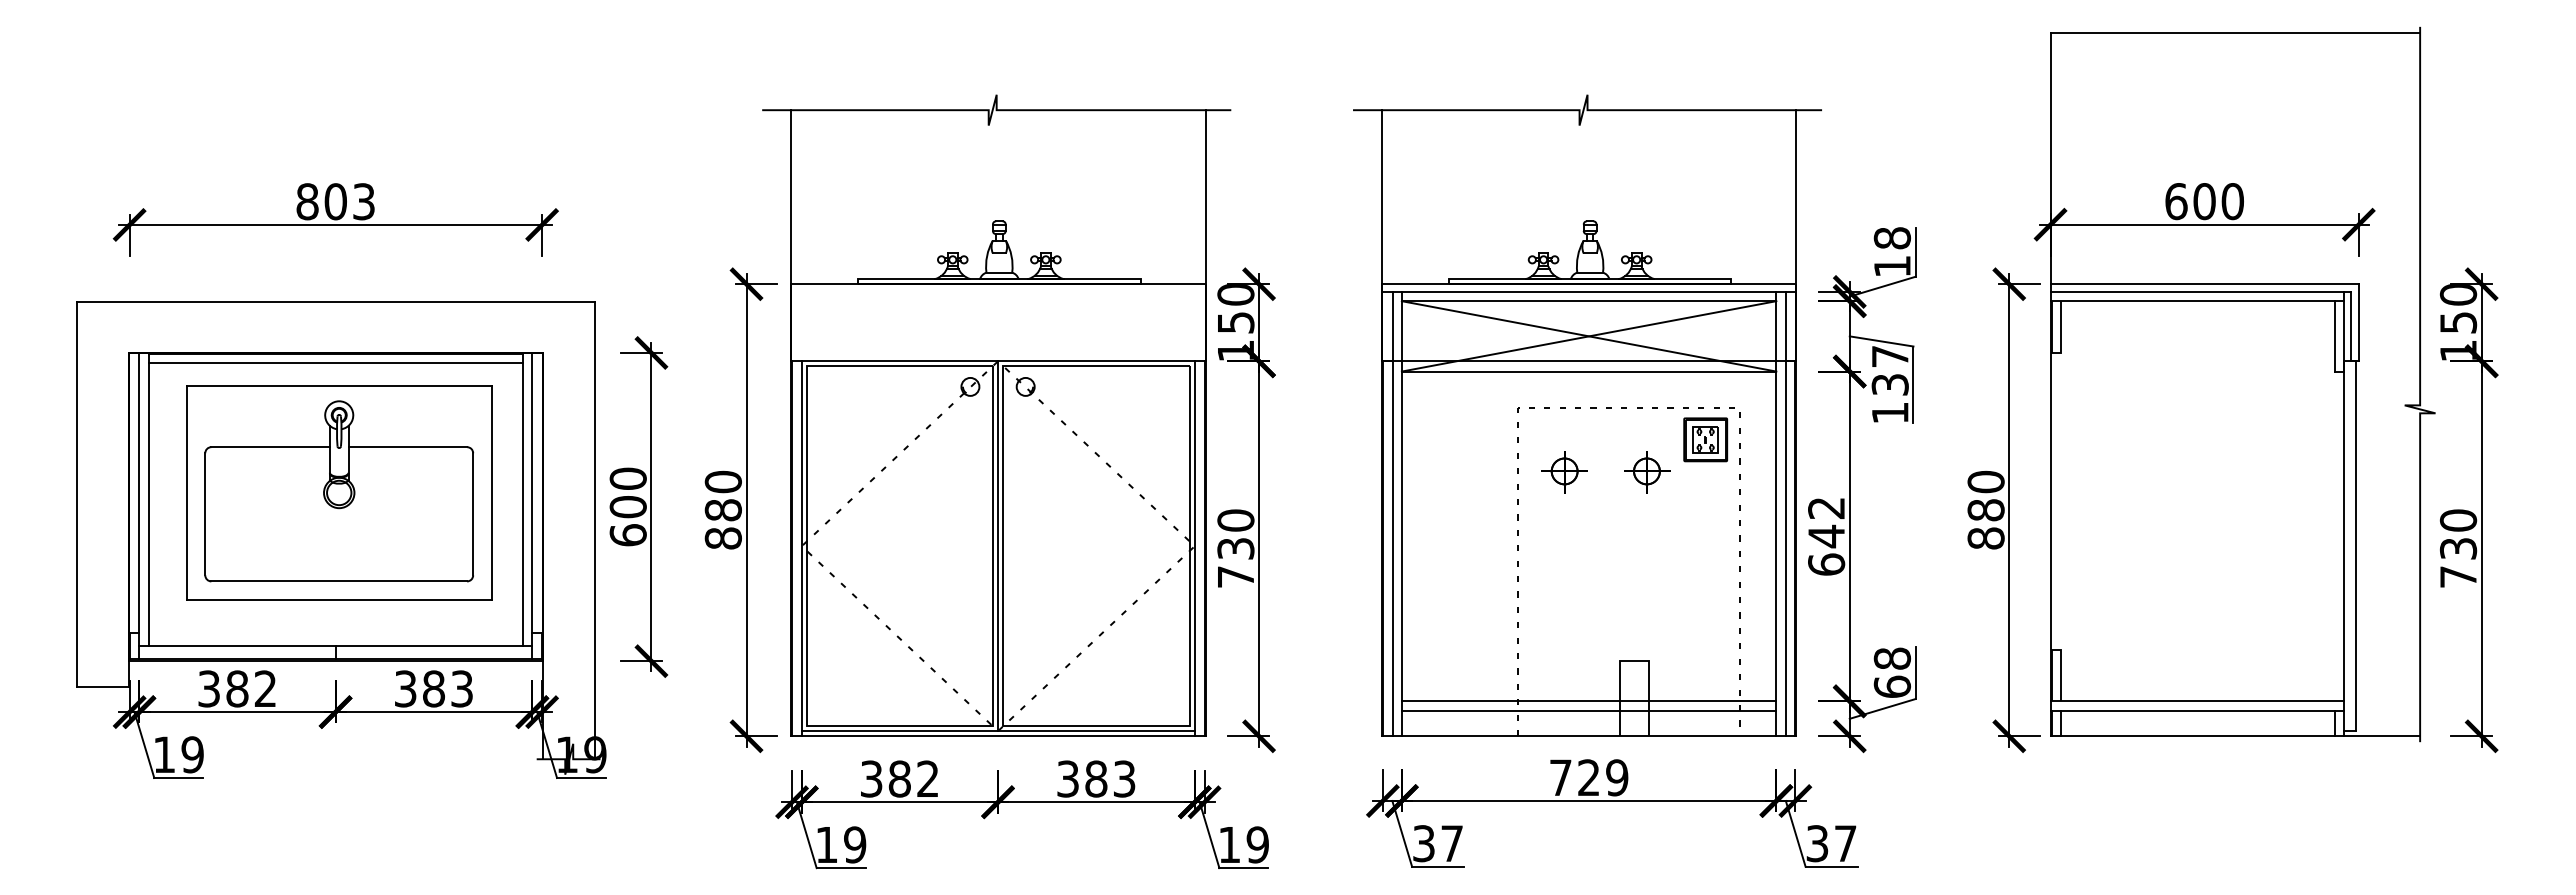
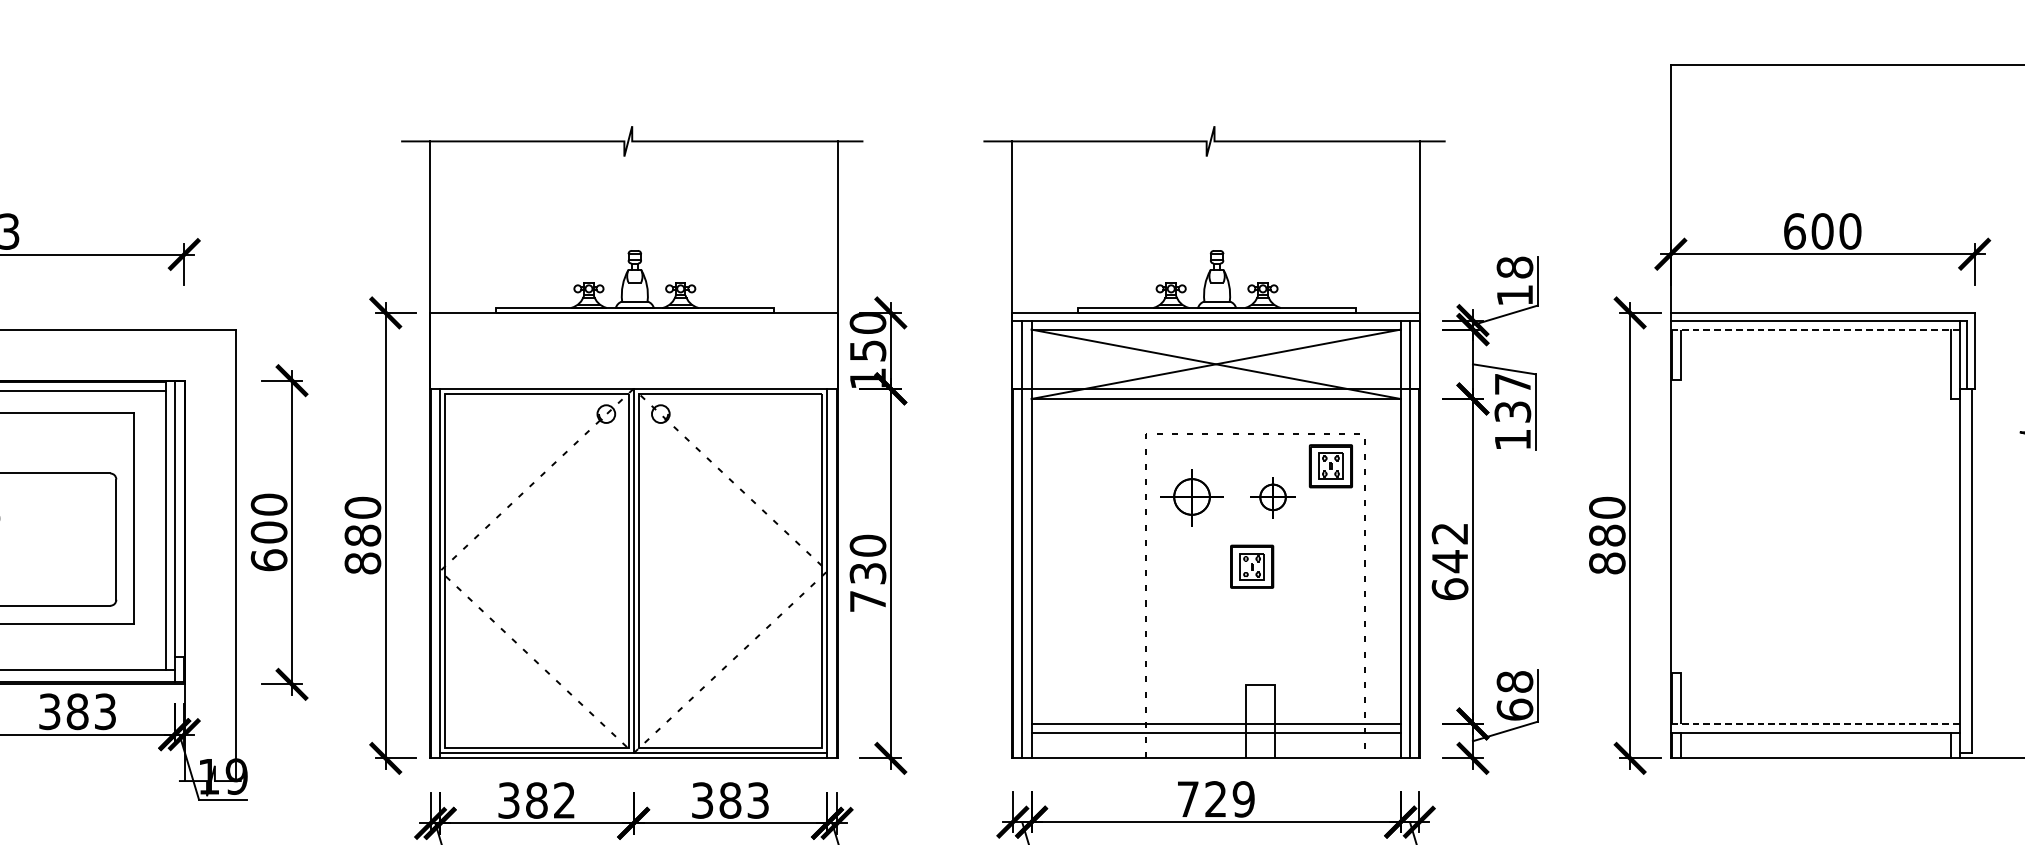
line: (2197, 301) -> (1815, 329), solid -> dashed
part: (1564, 472) -> (1191, 498), size x1.4
part: (1625, 541) -> (1251, 566), added
line: (2197, 701) -> (1815, 724), solid -> dashed

